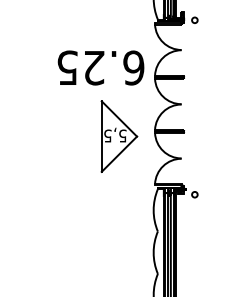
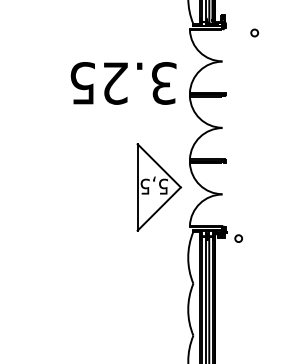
circle: (194, 19) -> (254, 32), moved
text: (133, 68) -> (163, 83), 6.25 -> 3.25
part: (119, 136) -> (159, 187), moved

